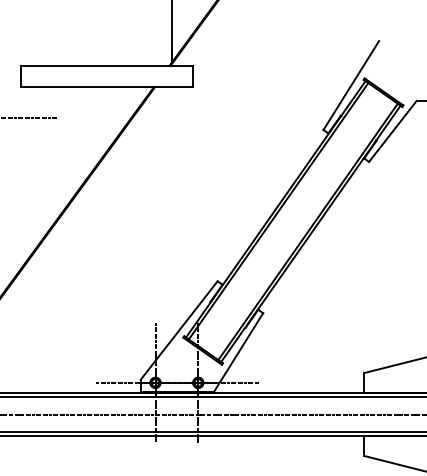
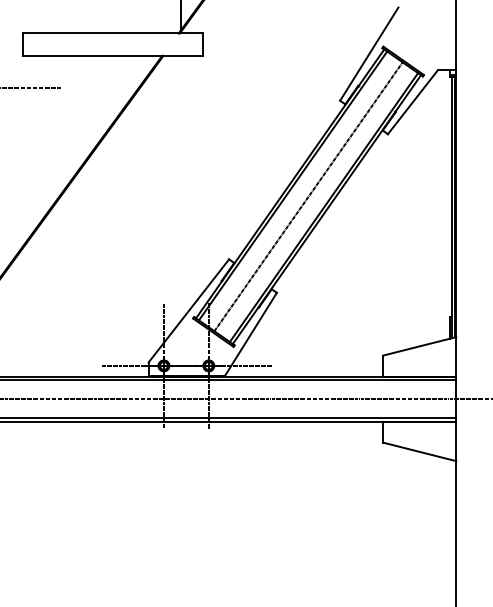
line: (293, 221) -> (308, 196), added

